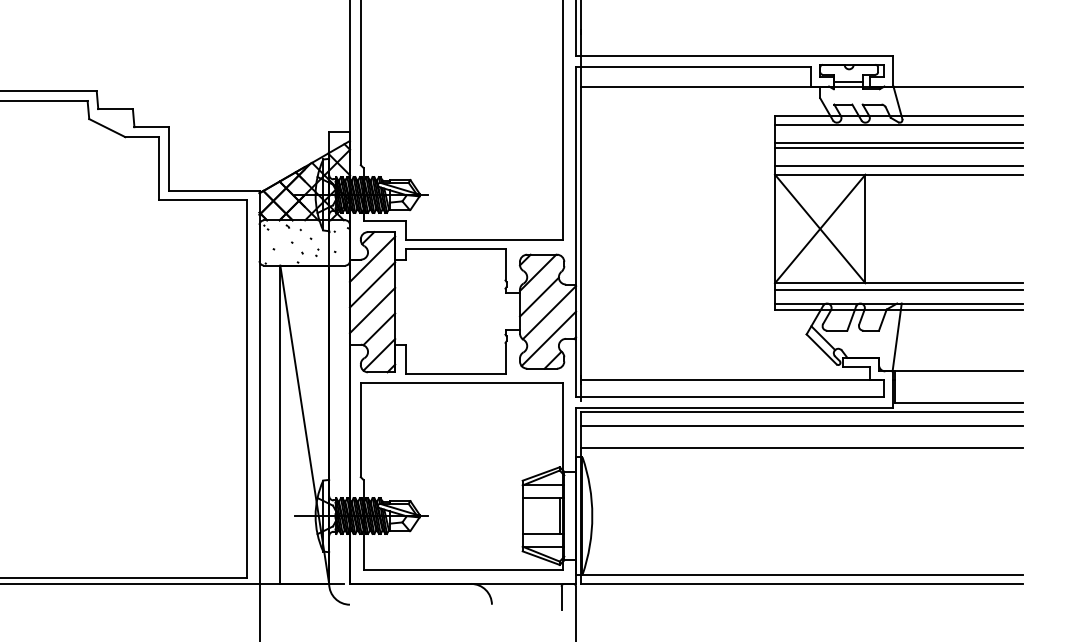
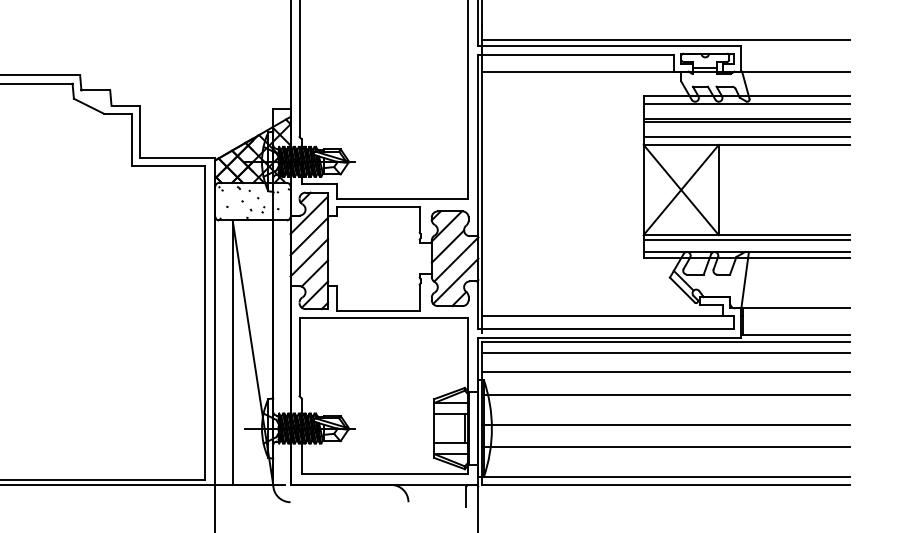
line: (801, 48) -> (665, 40), added
line: (801, 475) -> (665, 394), added
line: (801, 511) -> (665, 424), added
line: (801, 538) -> (665, 447), added

